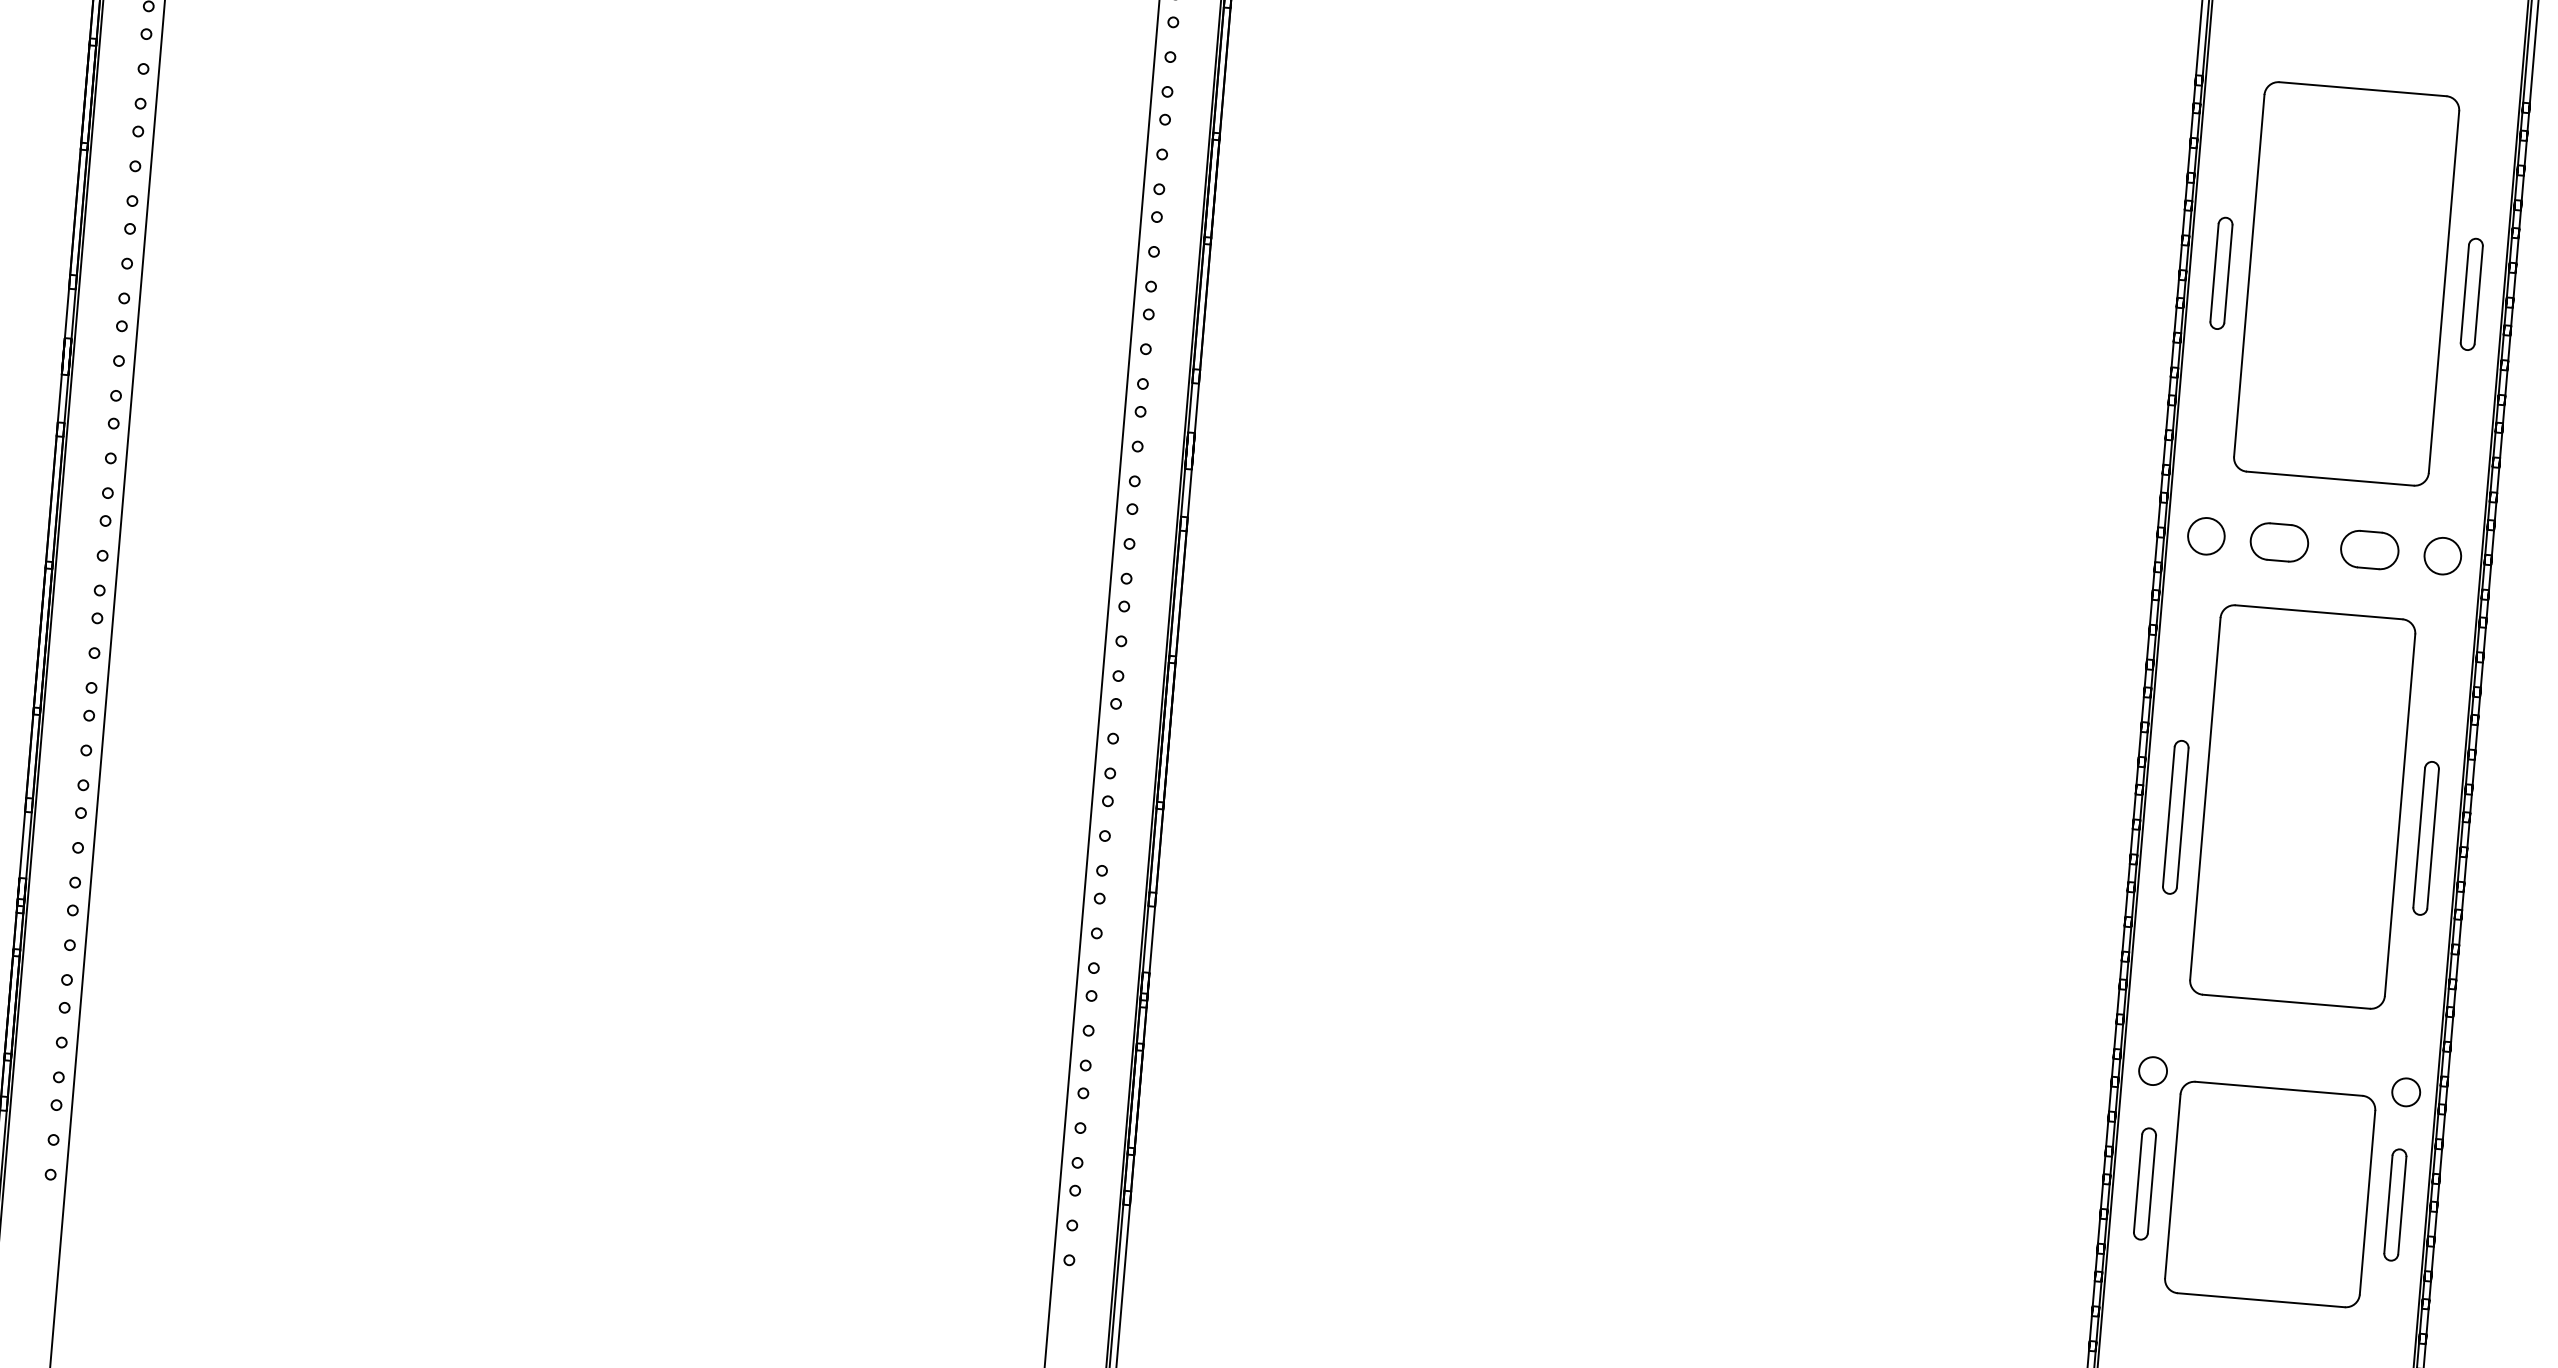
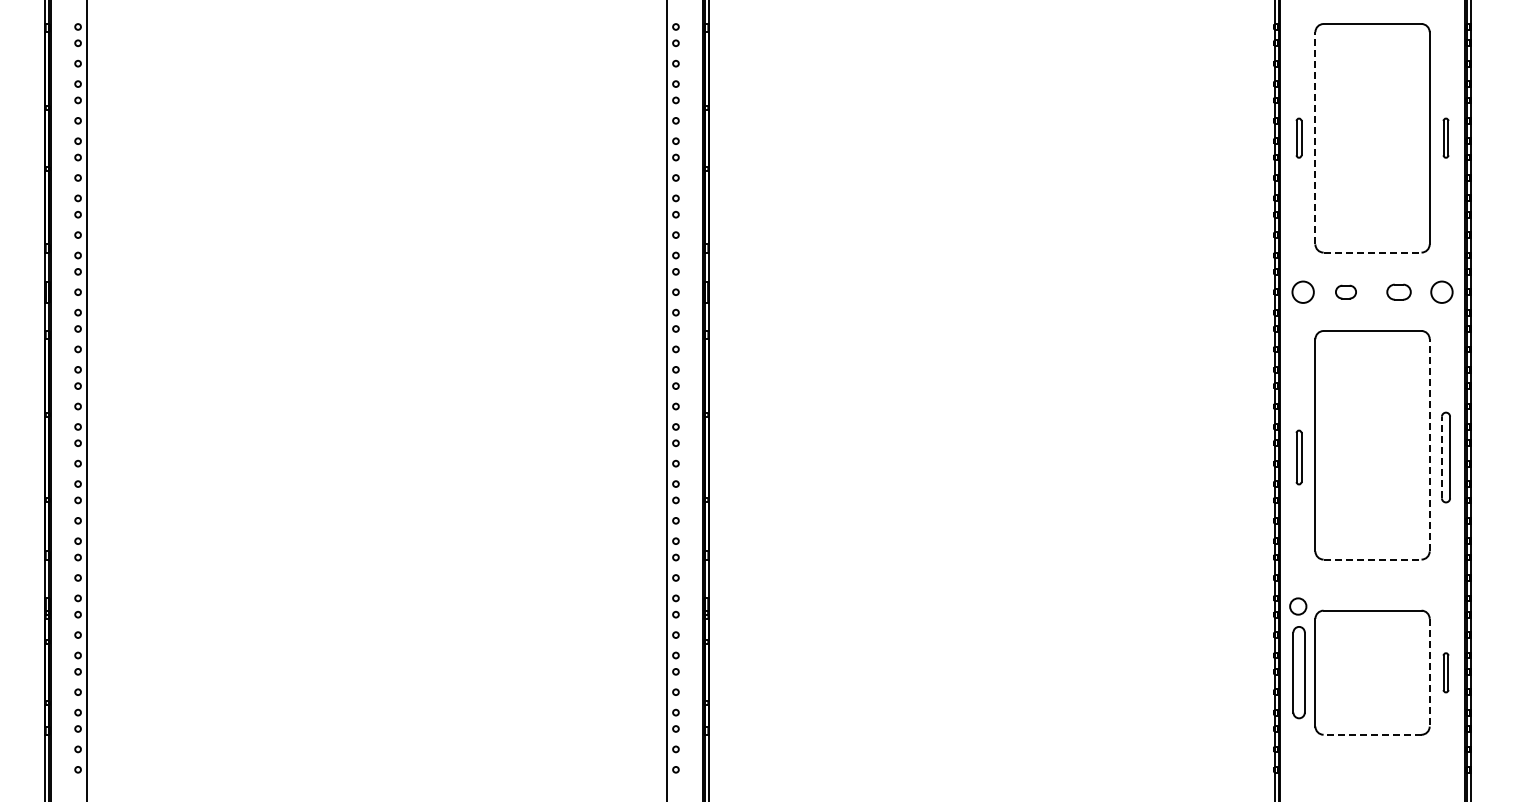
part: (2220, 271) -> (1298, 137), size x0.6
line: (2249, 274) -> (1315, 137), solid -> dashed
part: (2471, 292) -> (1445, 137), size x0.6
line: (2330, 478) -> (1372, 252), solid -> dashed
part: (2278, 541) -> (1345, 291), size x0.6
part: (2368, 548) -> (1398, 291), size x0.7
line: (2399, 813) -> (1429, 444), solid -> dashed
part: (2174, 817) -> (1298, 457), size x0.6
line: (2418, 837) -> (1441, 457), solid -> dashed
line: (2286, 1001) -> (1372, 559), solid -> dashed
circle: (2405, 1092) -> (1446, 606), removed
part: (2144, 1183) -> (1298, 672), size x1.4
line: (2367, 1202) -> (1429, 672), solid -> dashed
part: (2394, 1204) -> (1445, 672), size x0.6
line: (2261, 1299) -> (1372, 734), solid -> dashed

